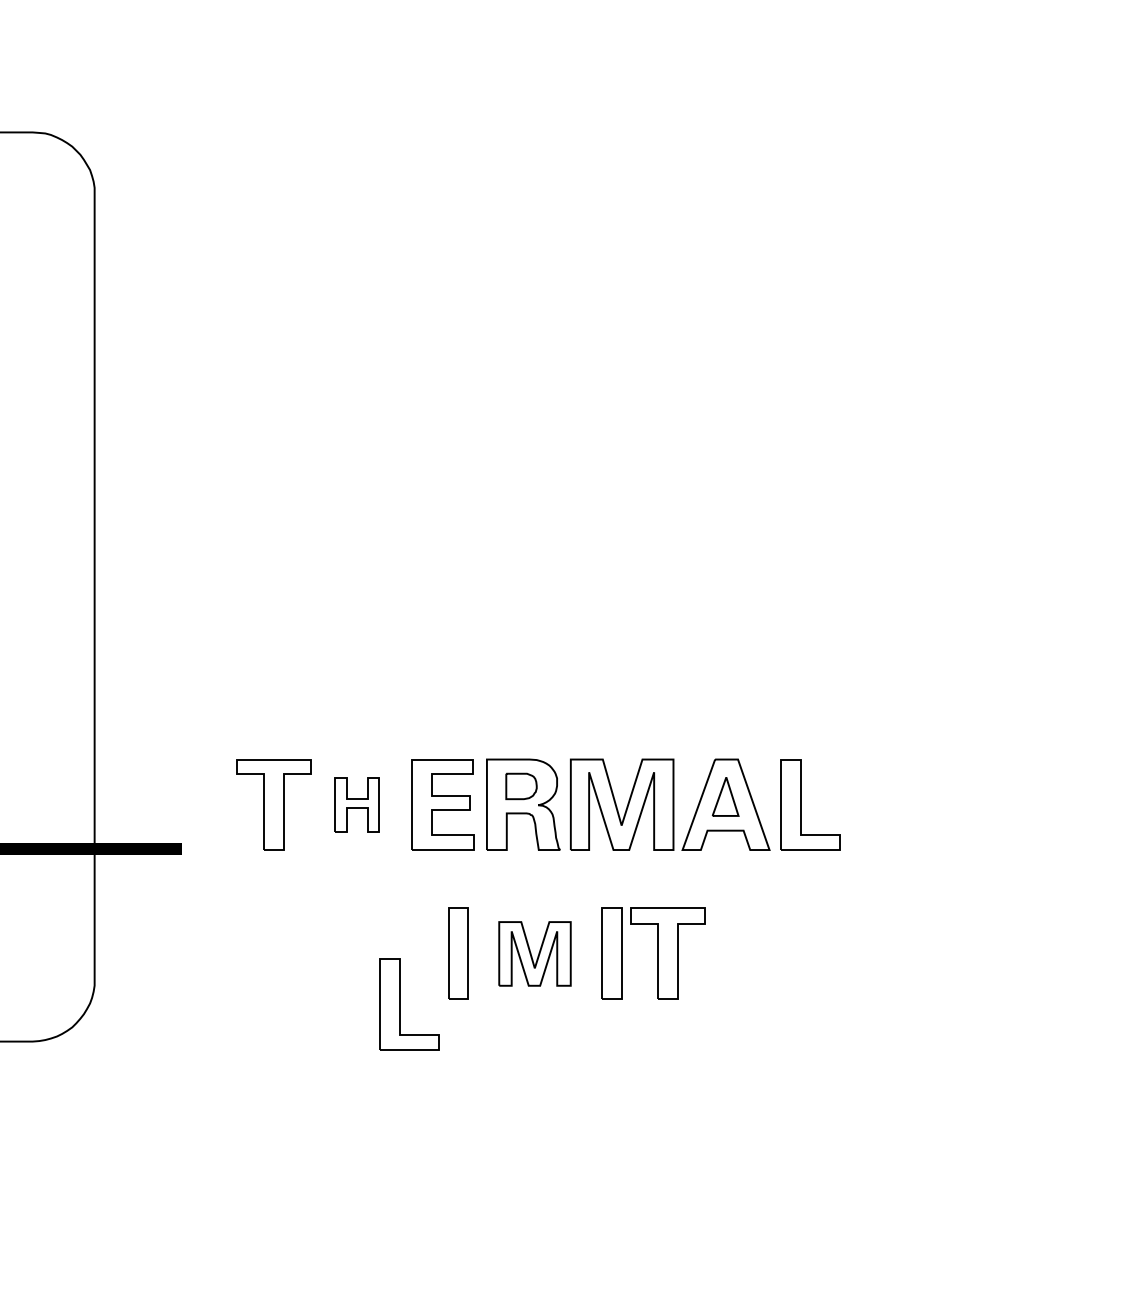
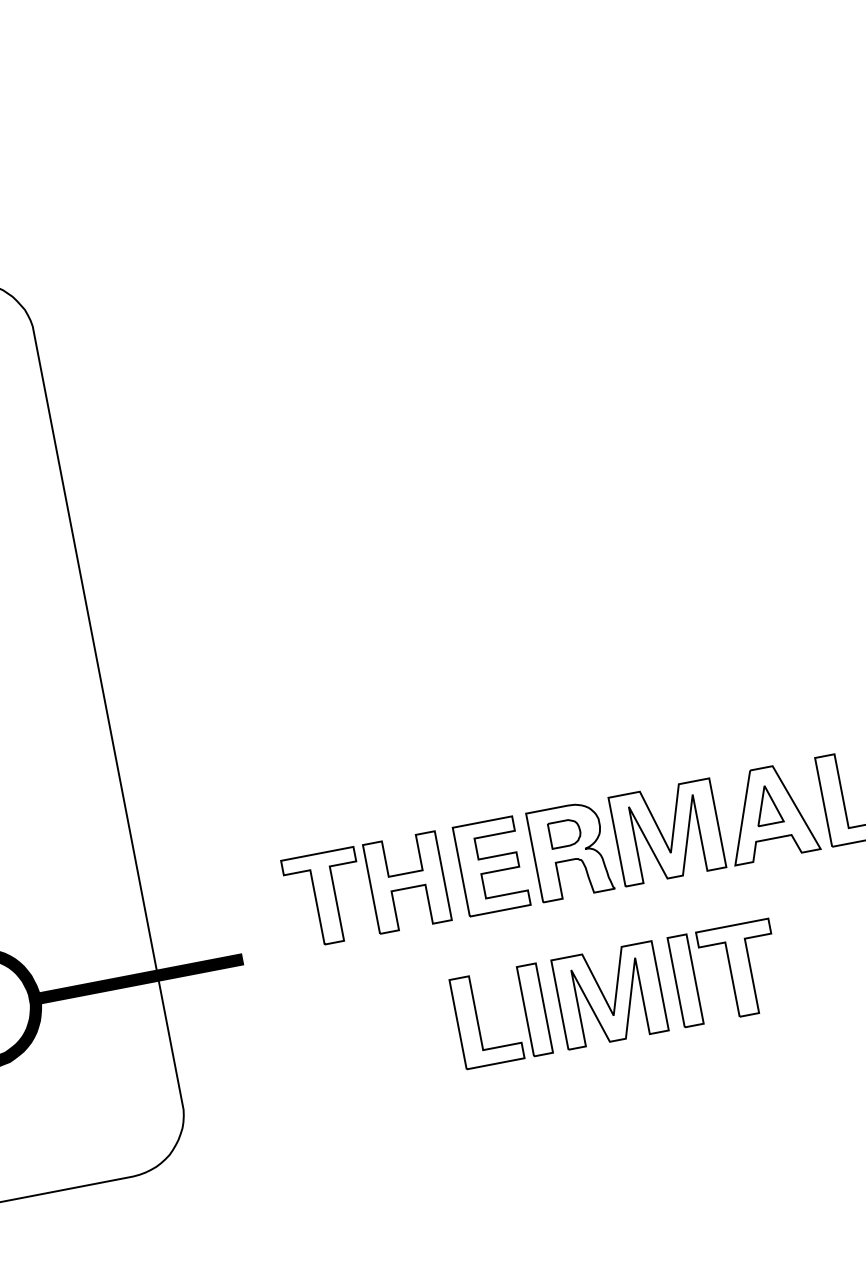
part: (357, 804) -> (407, 882), size x1.67
part: (534, 953) -> (609, 995), size x1.43
part: (400, 1004) -> (477, 1020), moved

